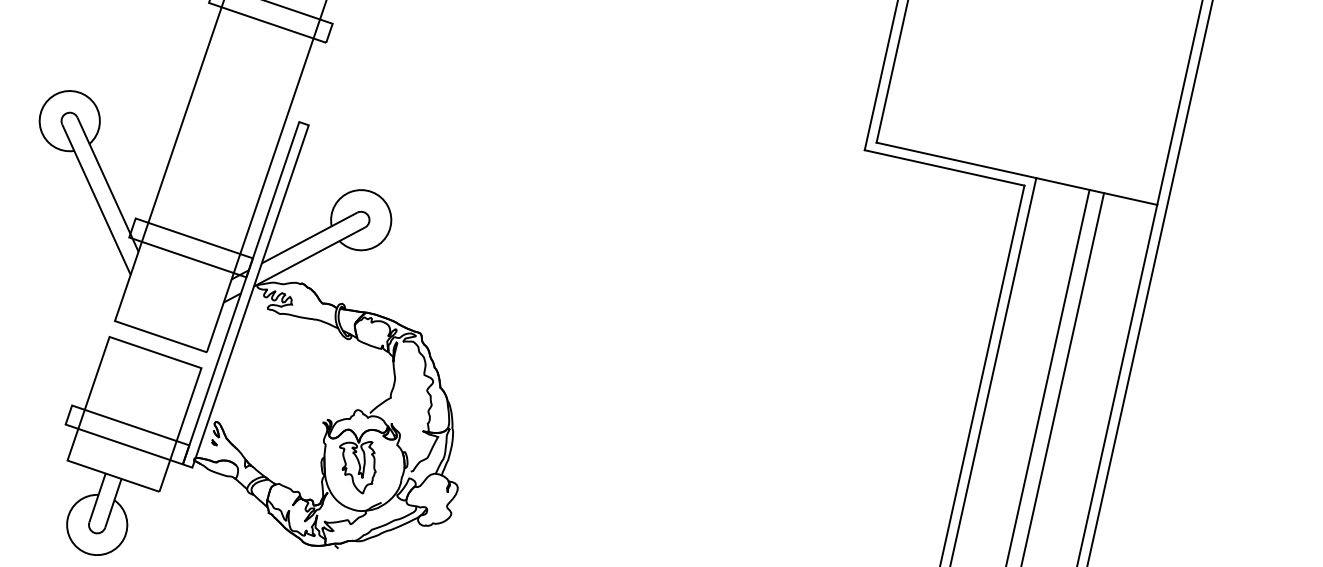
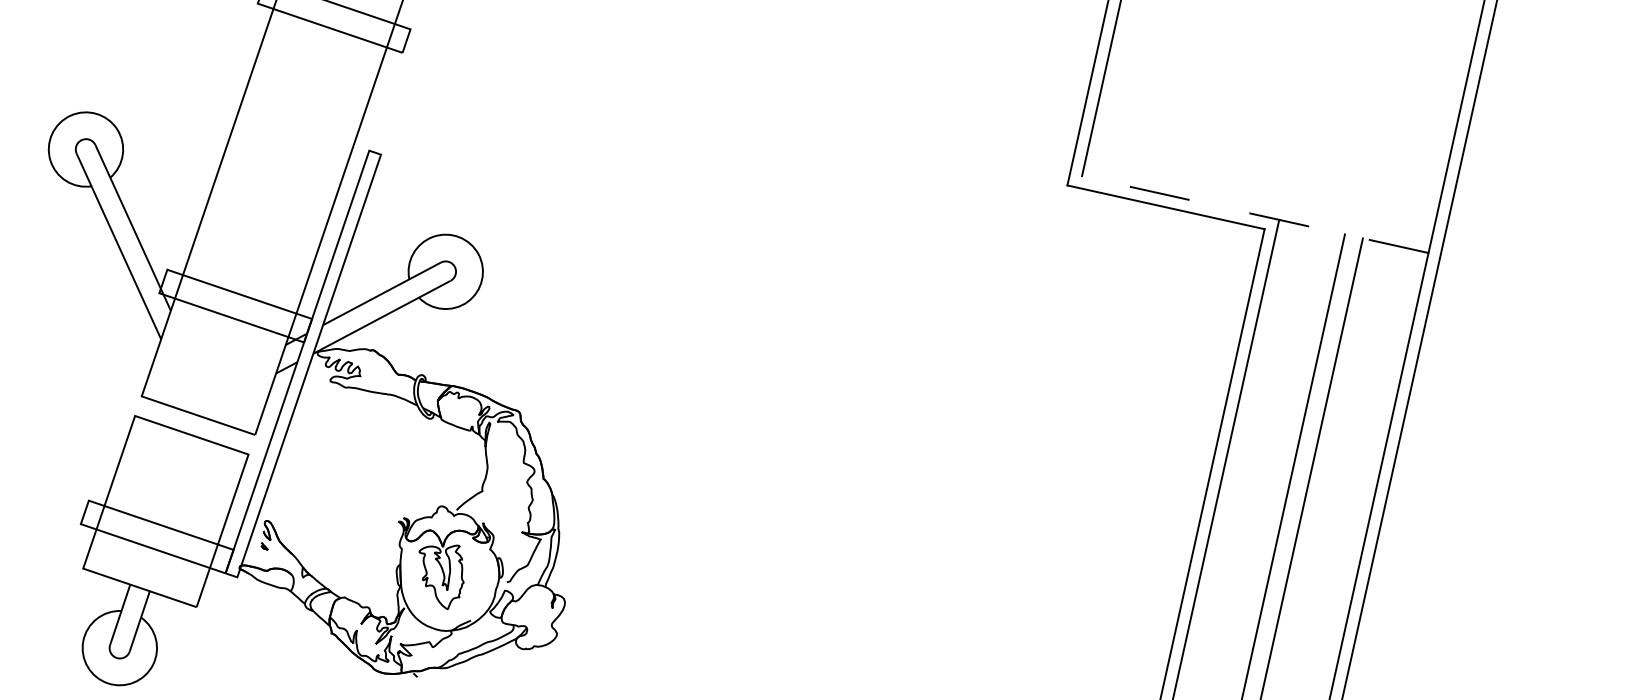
line: (1016, 173) -> (1254, 214), solid -> dashed

